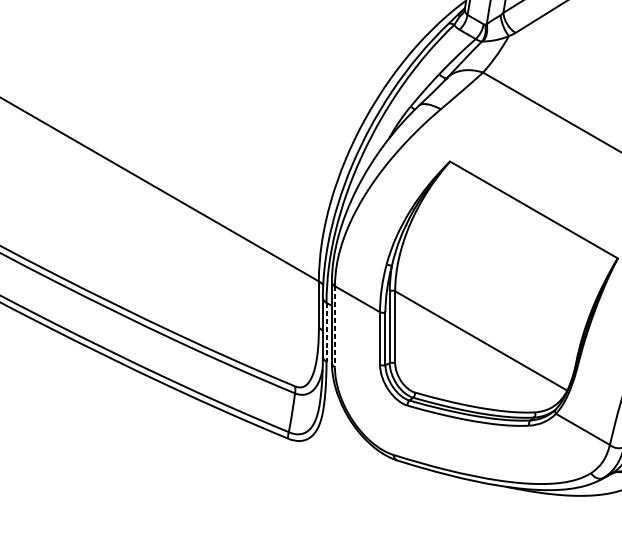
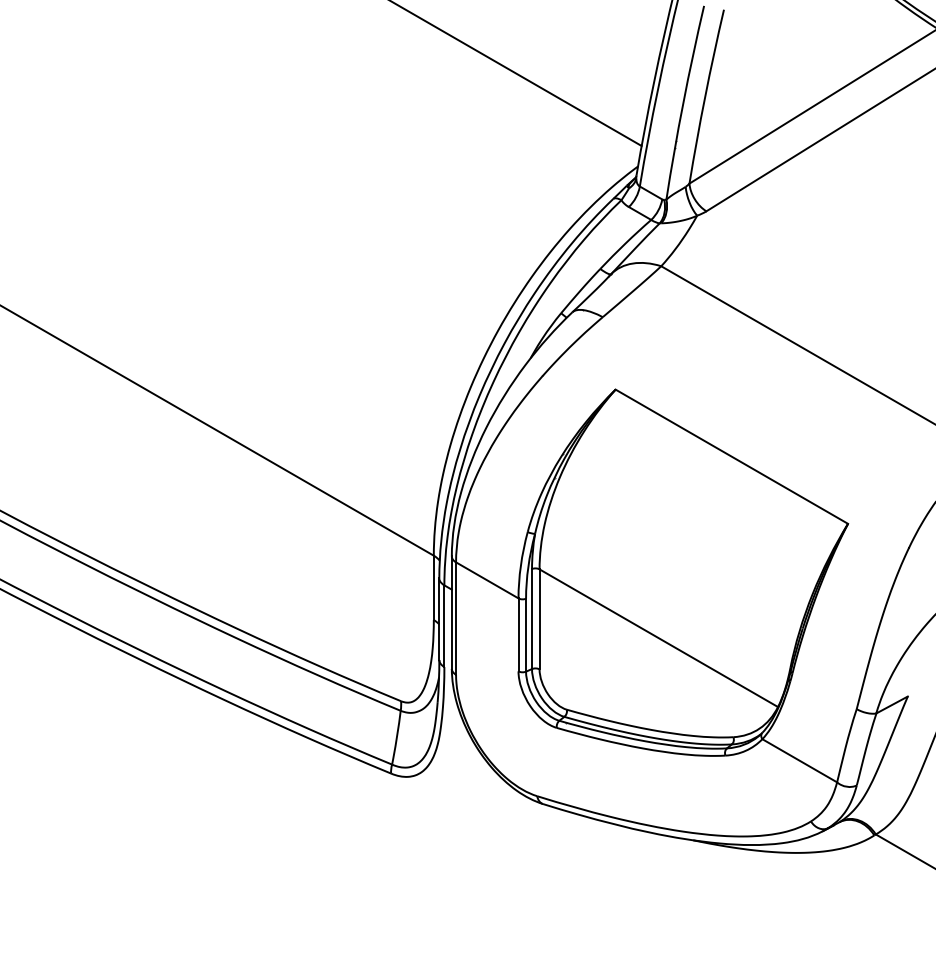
line: (335, 327) -> (456, 619), dashed -> solid
line: (326, 332) -> (444, 626), dashed -> solid

